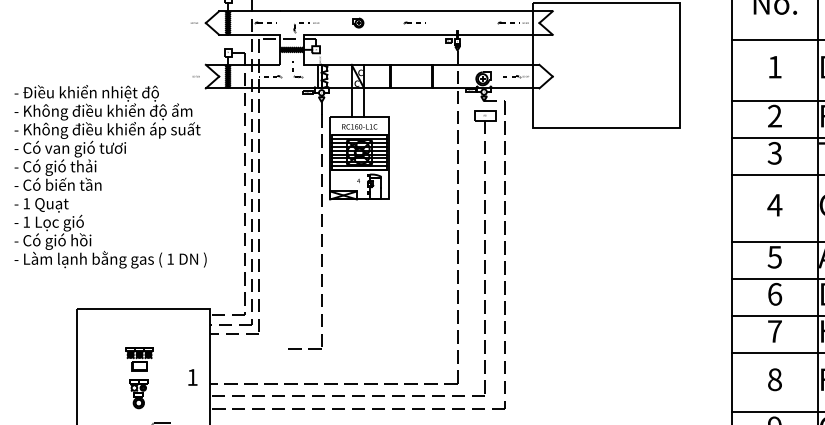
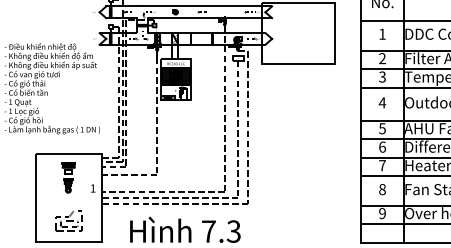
line: (245, 349) -> (119, 174), added
part: (139, 377) -> (68, 177), moved

